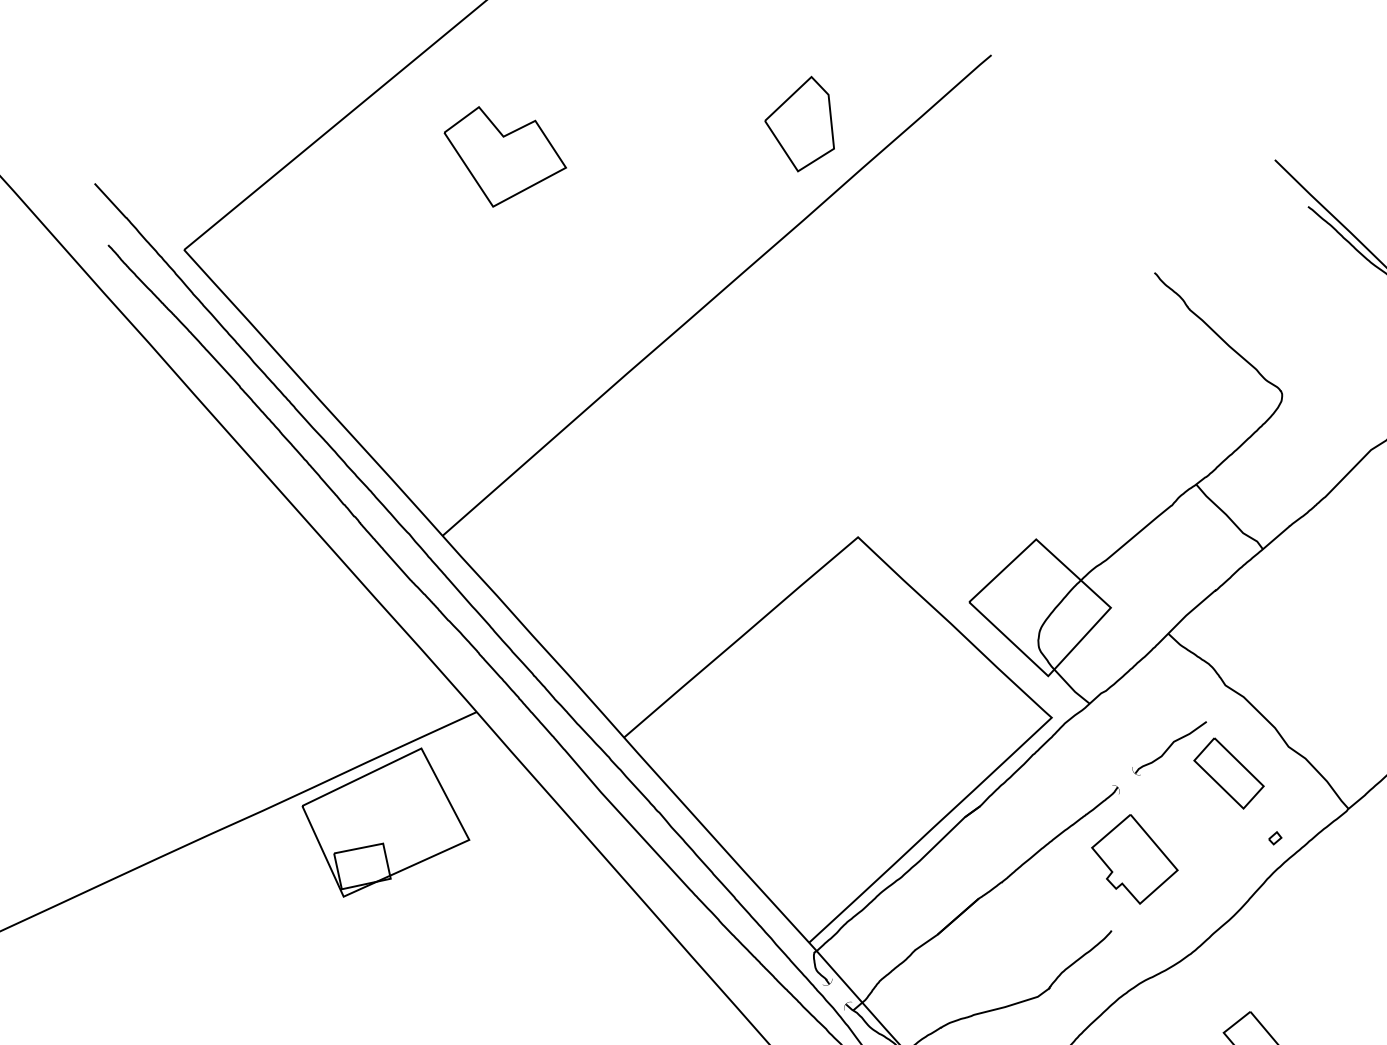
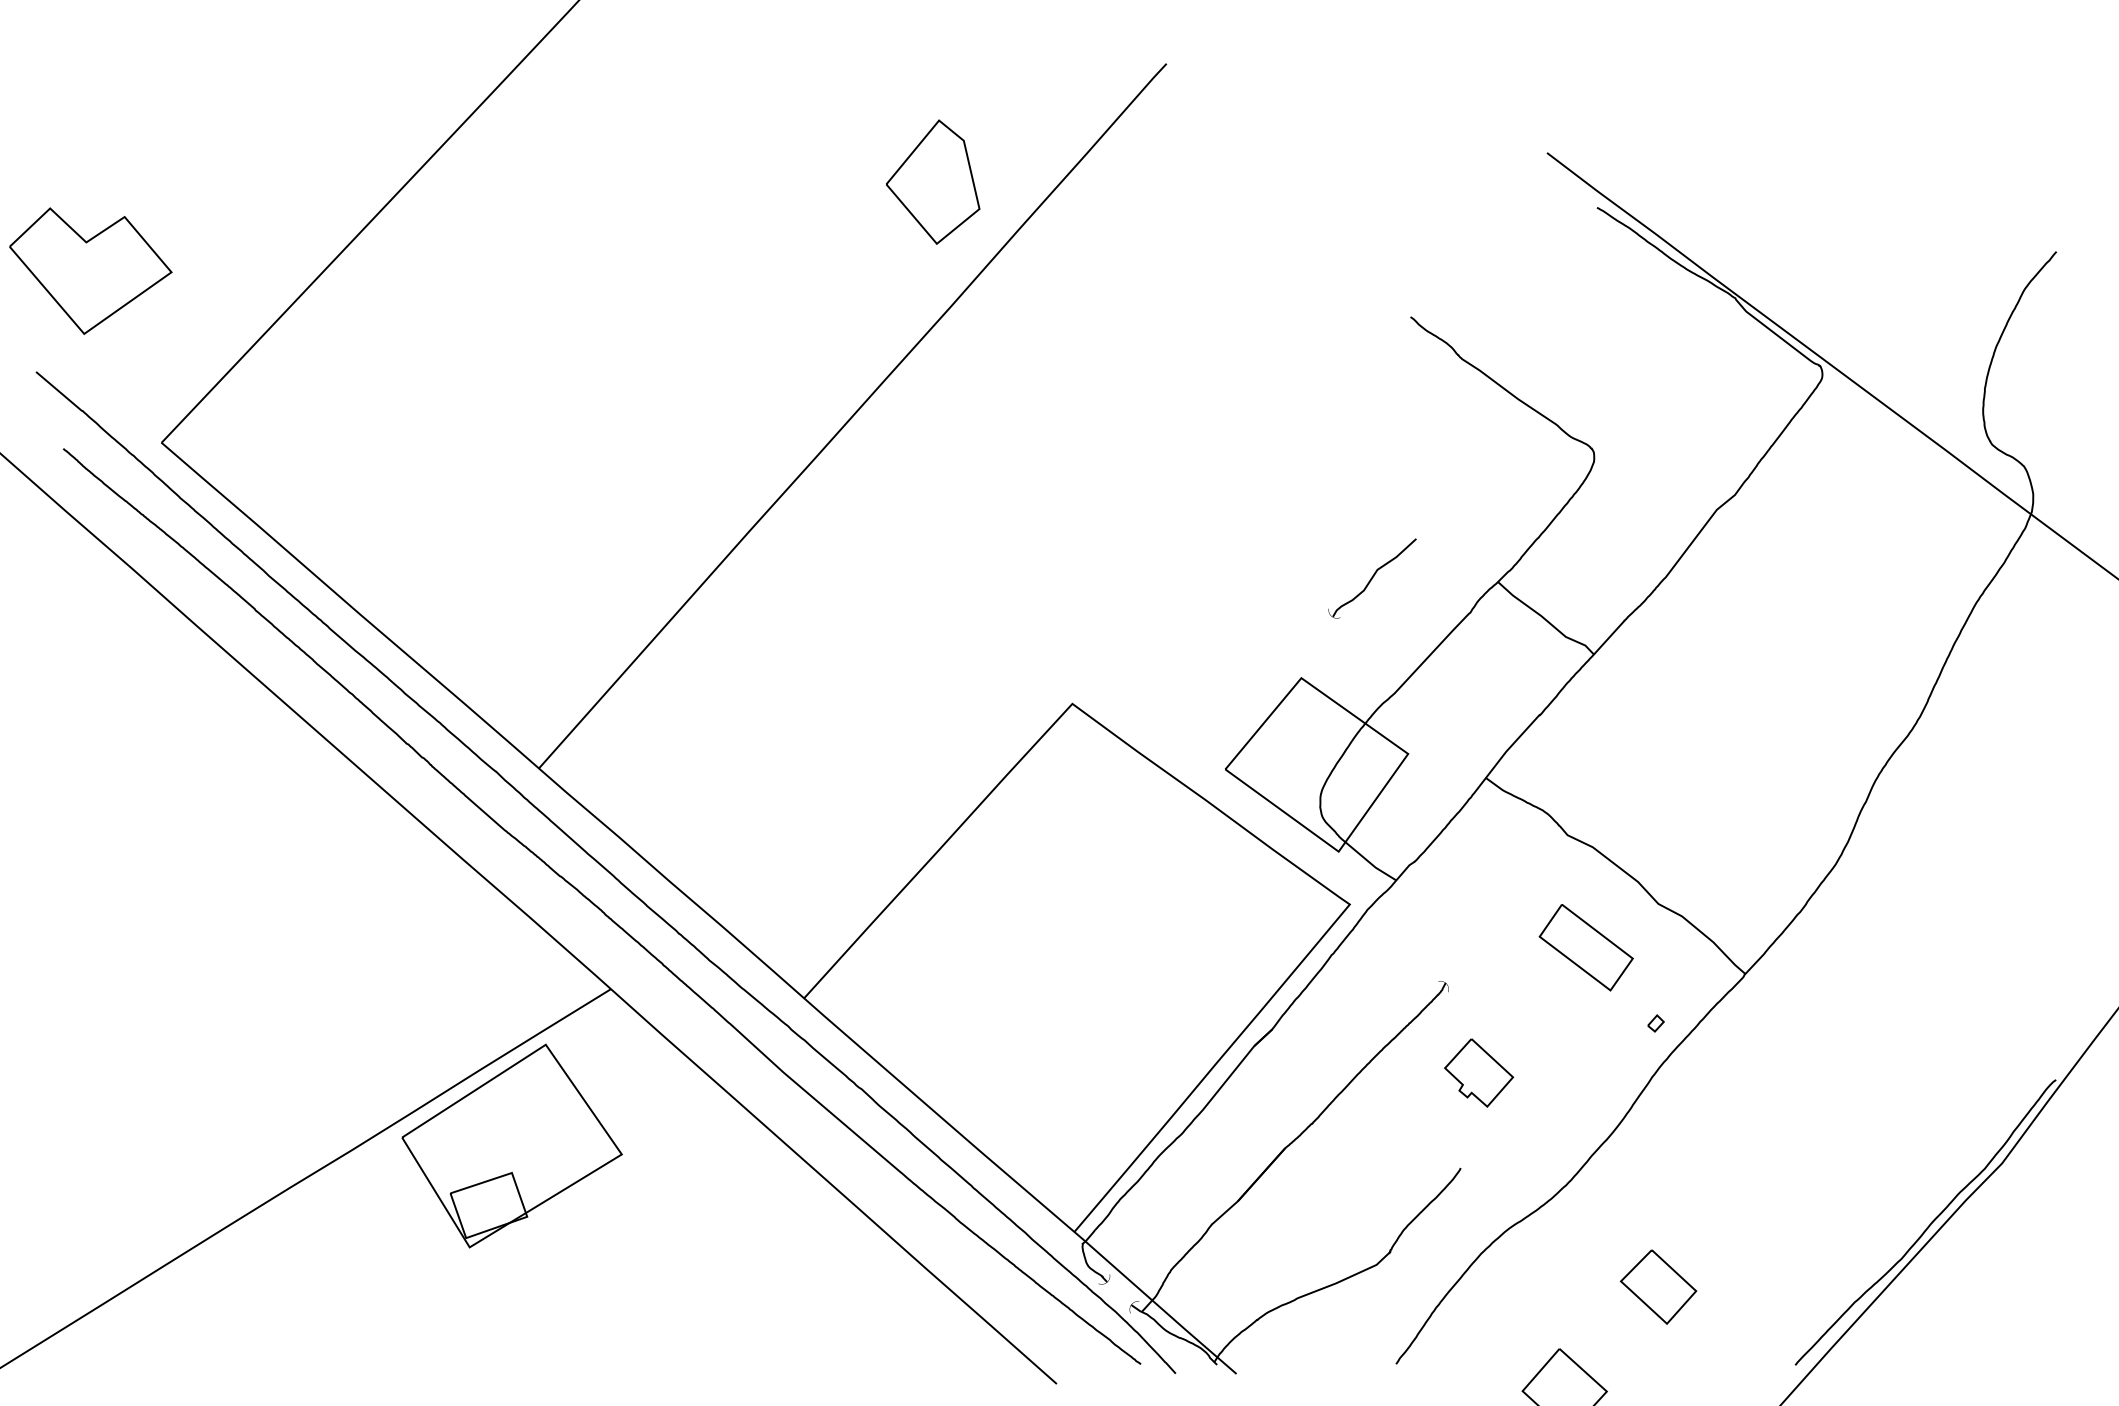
part: (504, 158) -> (90, 270), moved
part: (1169, 747) -> (1372, 578), moved
part: (1134, 858) -> (1478, 1072), size x0.6

